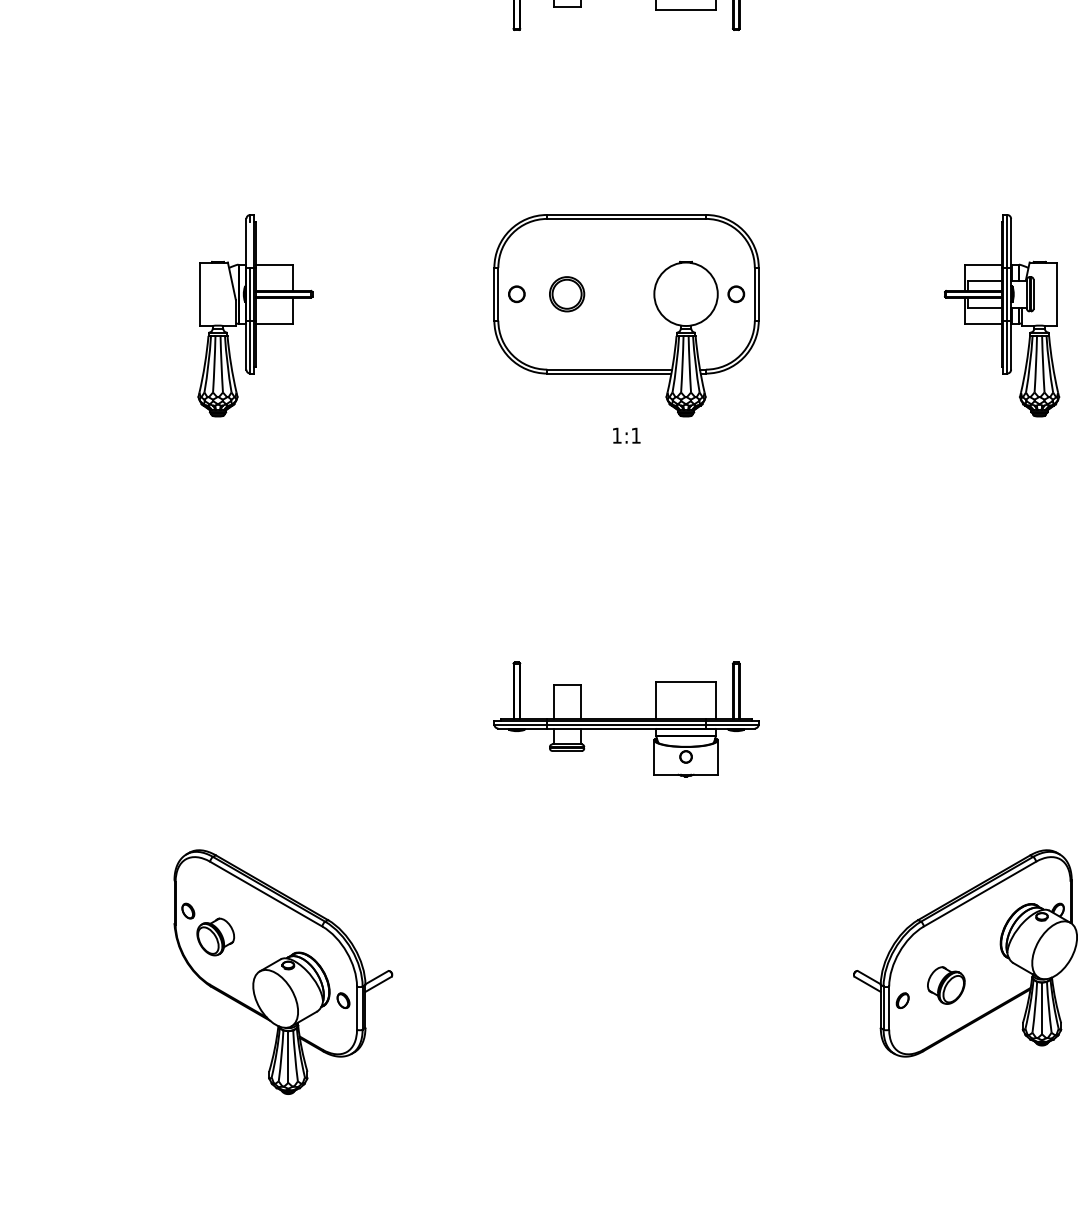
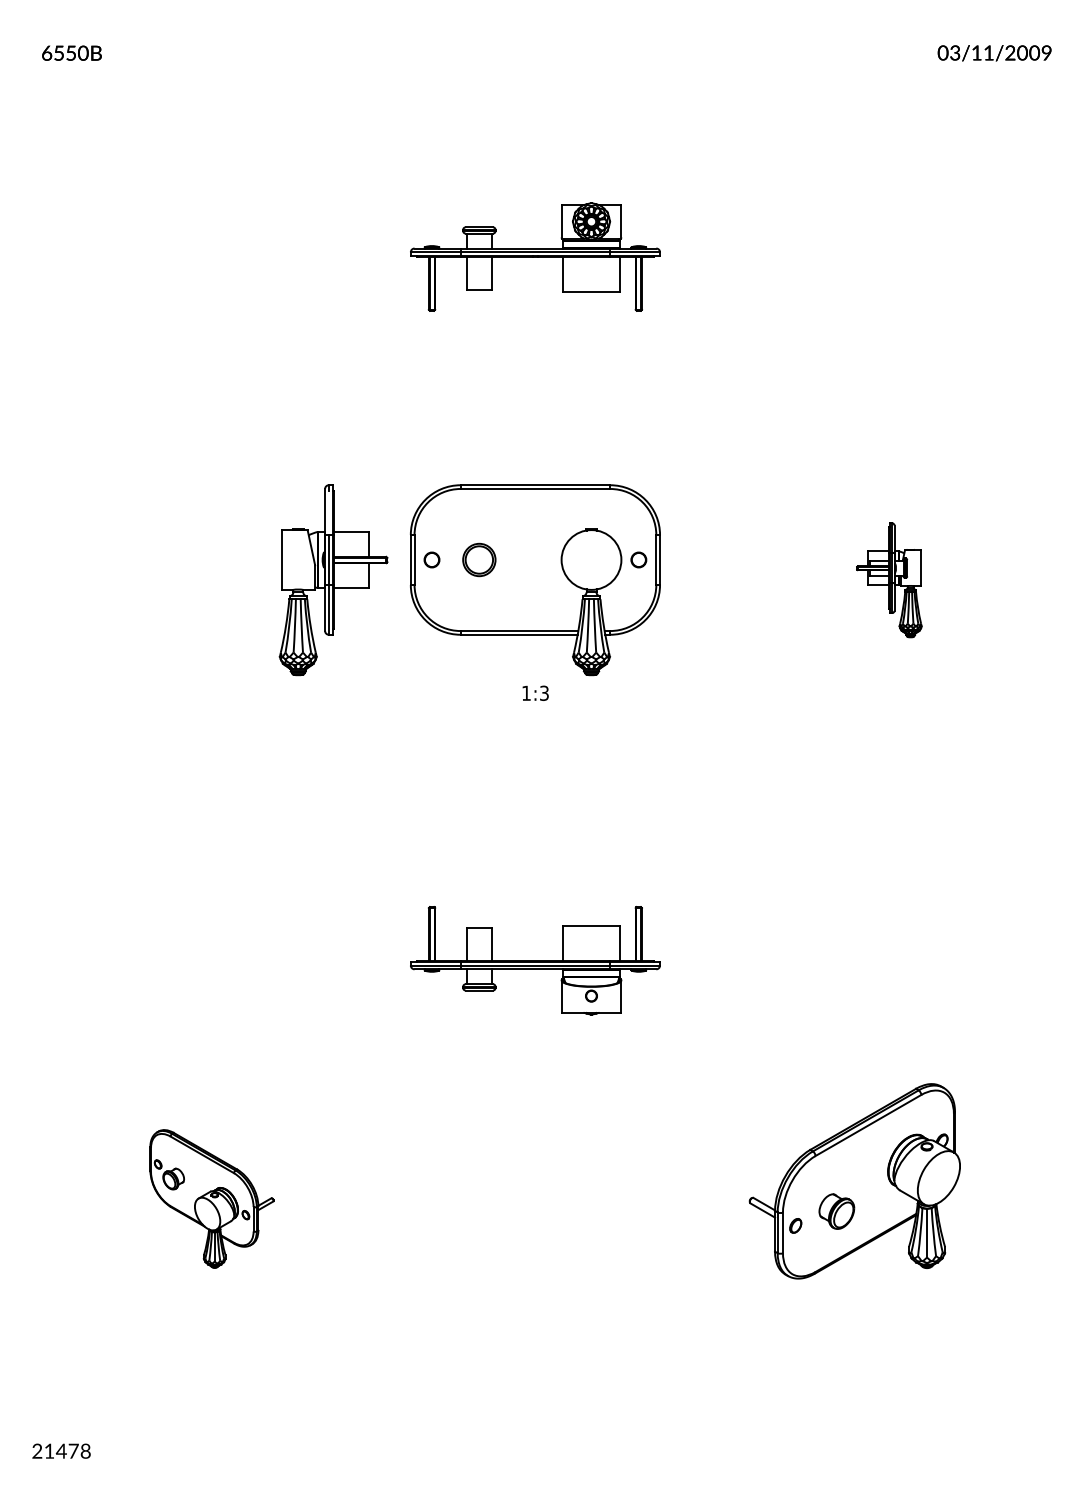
part: (255, 316) -> (333, 580), moved
part: (1002, 316) -> (889, 580), size x0.6
text: (636, 434) -> (544, 692), 1:1 -> 1:3
part: (282, 971) -> (211, 1198), size x0.6

